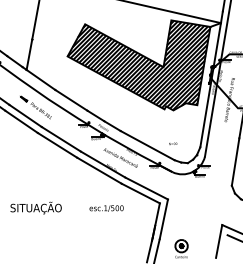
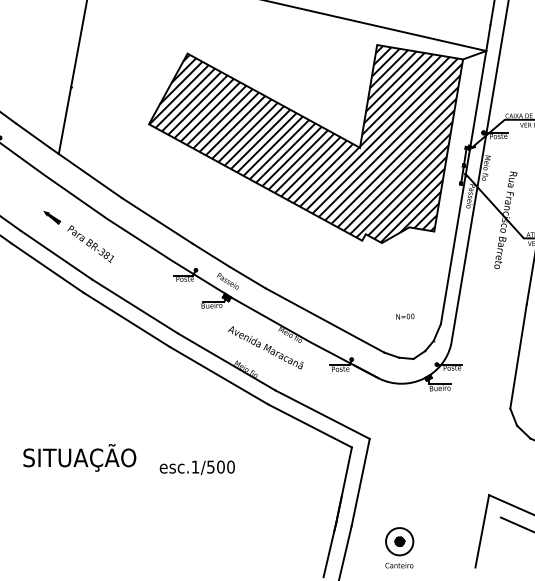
text: (173, 143) -> (406, 315), moved
text: (106, 208) -> (197, 467), moved

